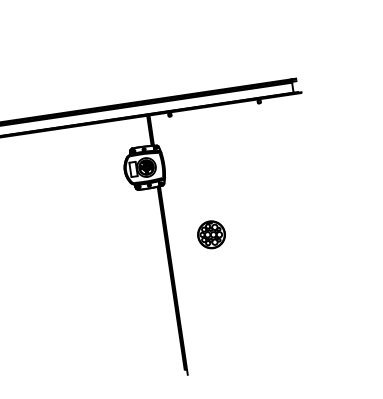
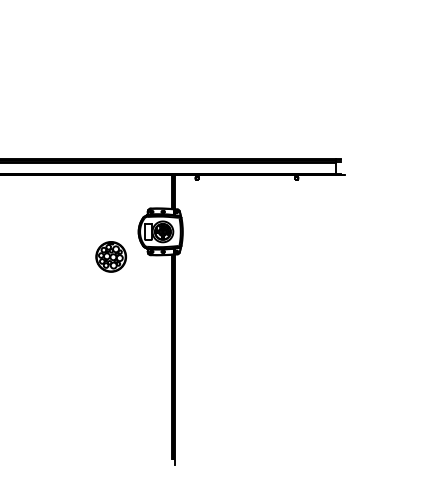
part: (210, 234) -> (110, 256), moved

